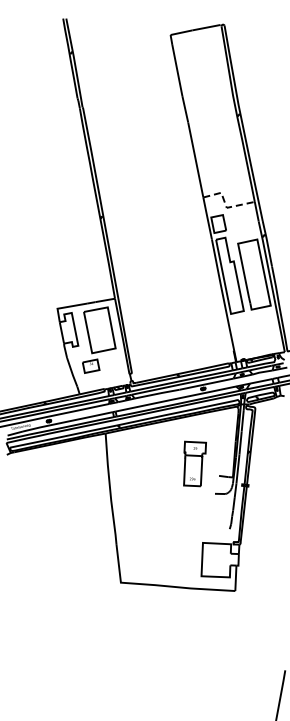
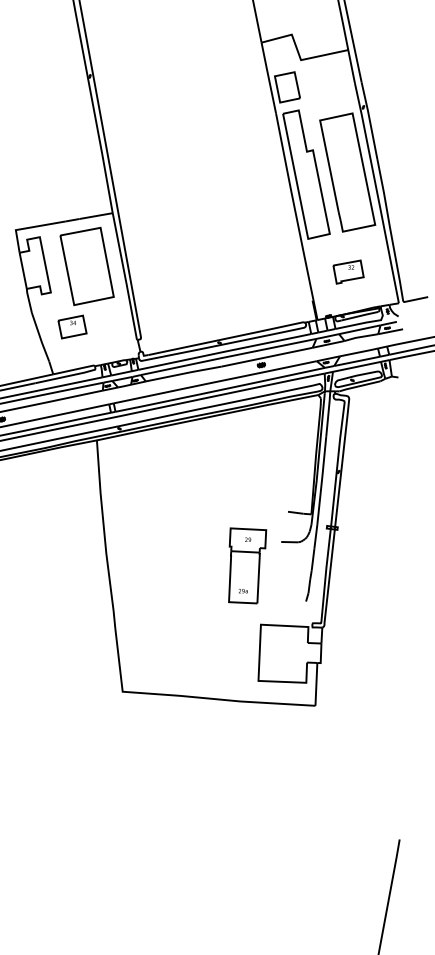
line: (225, 205) -> (298, 56), dashed -> solid
part: (254, 333) -> (347, 271), added
part: (194, 463) -> (246, 565), moved

